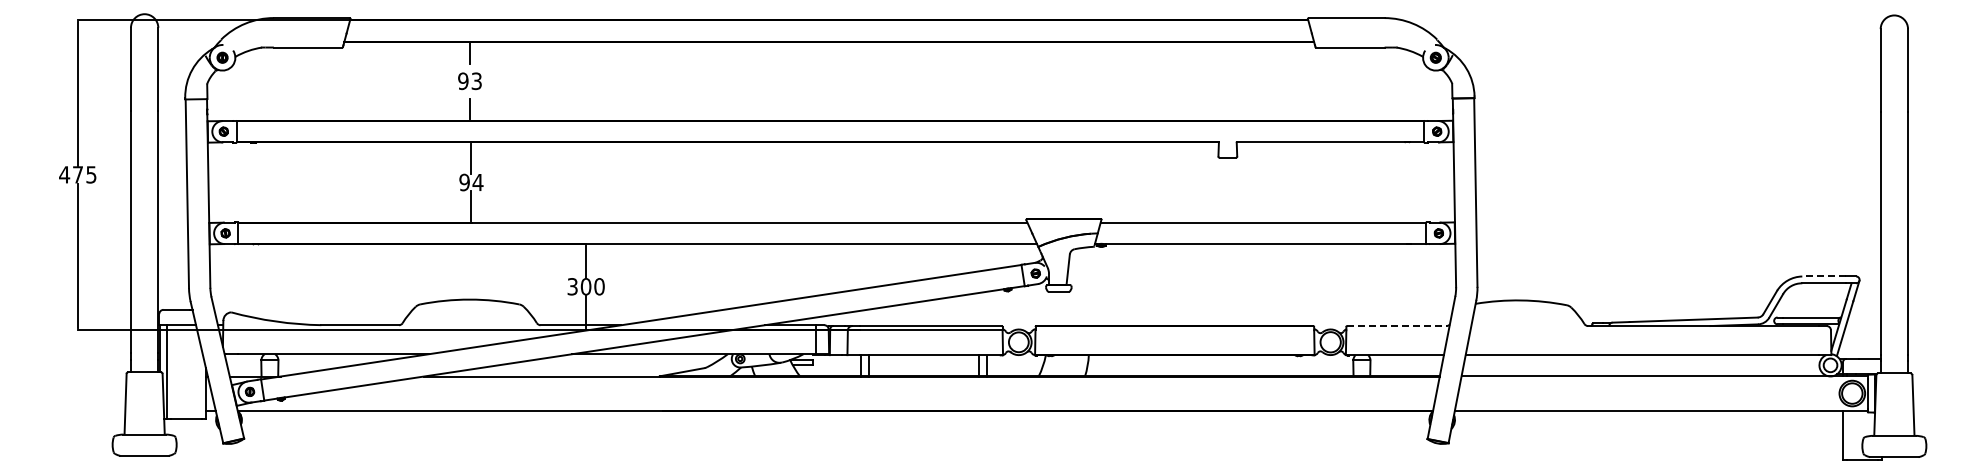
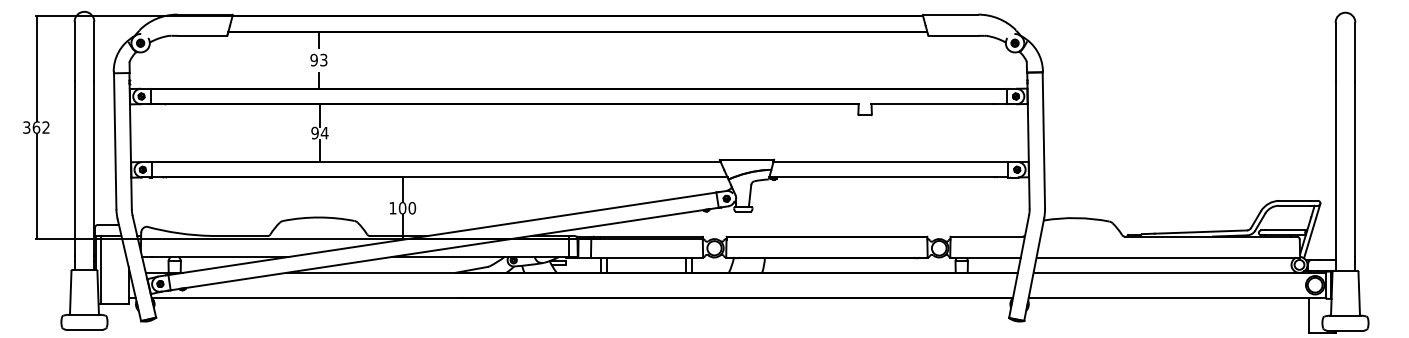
text: (77, 174) -> (36, 127), 475 -> 362
line: (1824, 276) -> (1295, 200), dashed -> solid
text: (572, 286) -> (392, 208), 300 -> 100
line: (1396, 326) -> (986, 236), dashed -> solid

